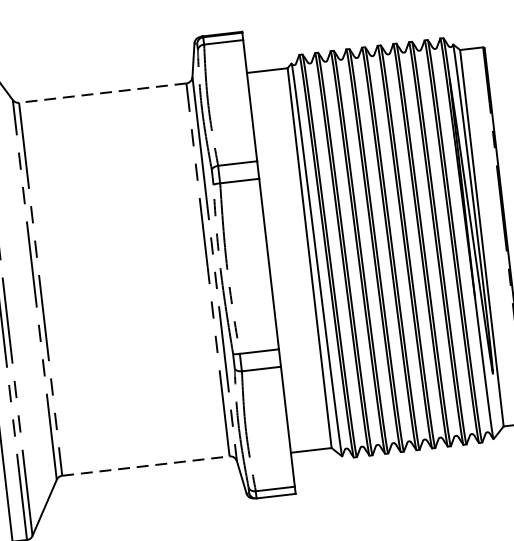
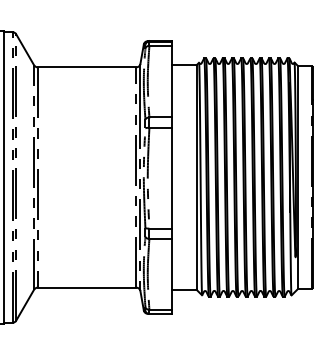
line: (101, 93) -> (86, 67), dashed -> solid
line: (146, 465) -> (87, 287), dashed -> solid

